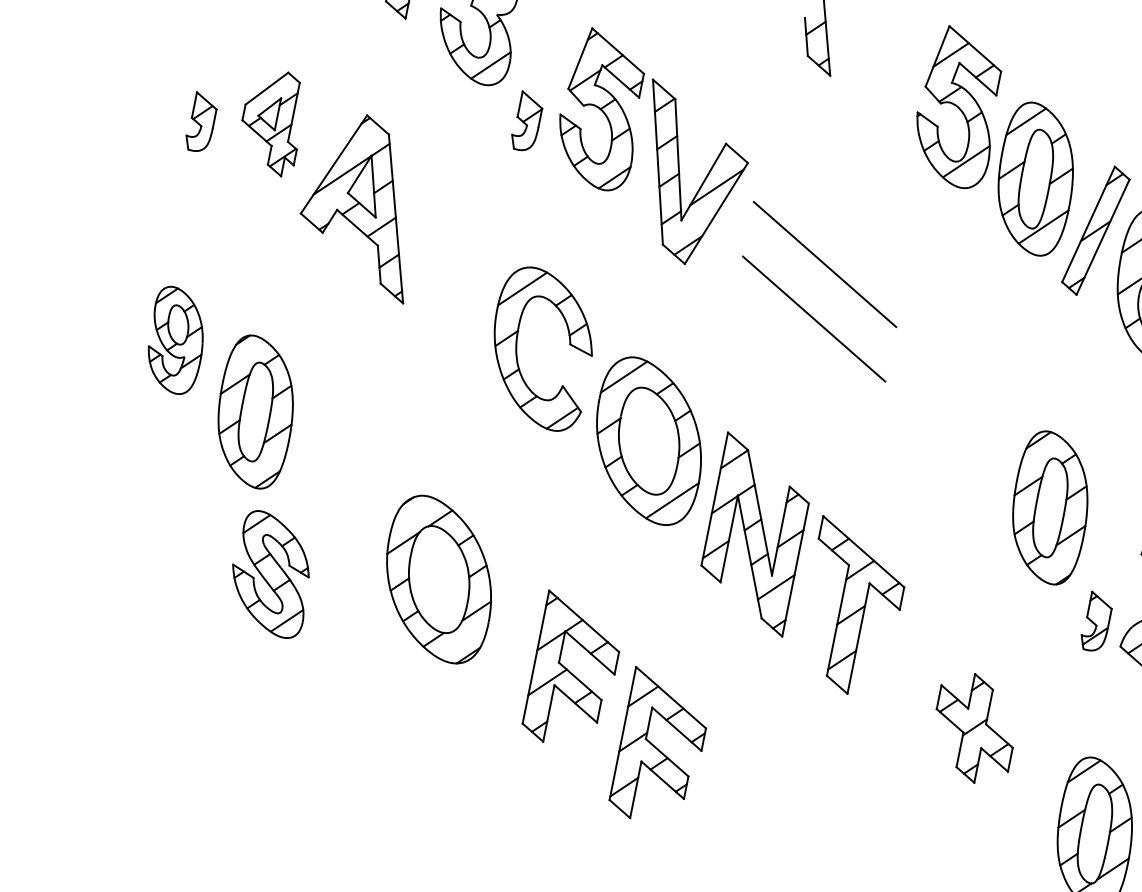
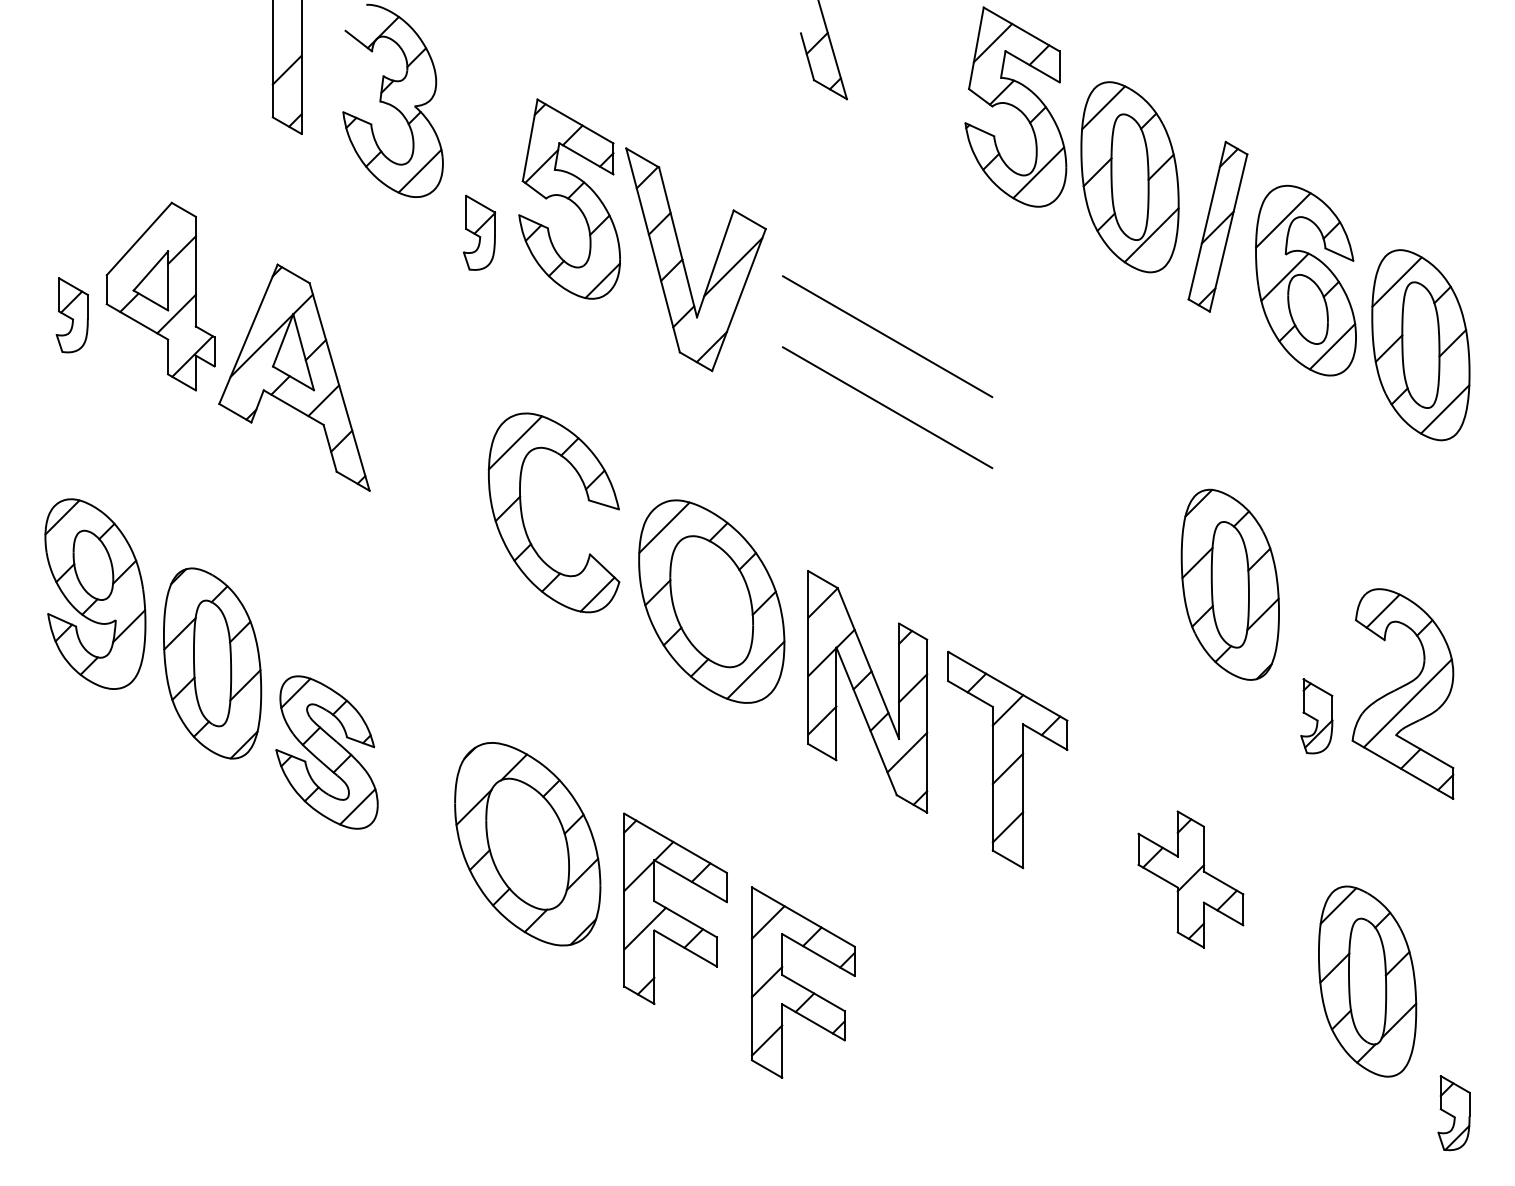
part: (272, 121) -> (160, 296), size x1.43
part: (176, 340) -> (95, 593), size x1.43
part: (271, 574) -> (326, 752), moved
part: (438, 579) -> (527, 844), moved

